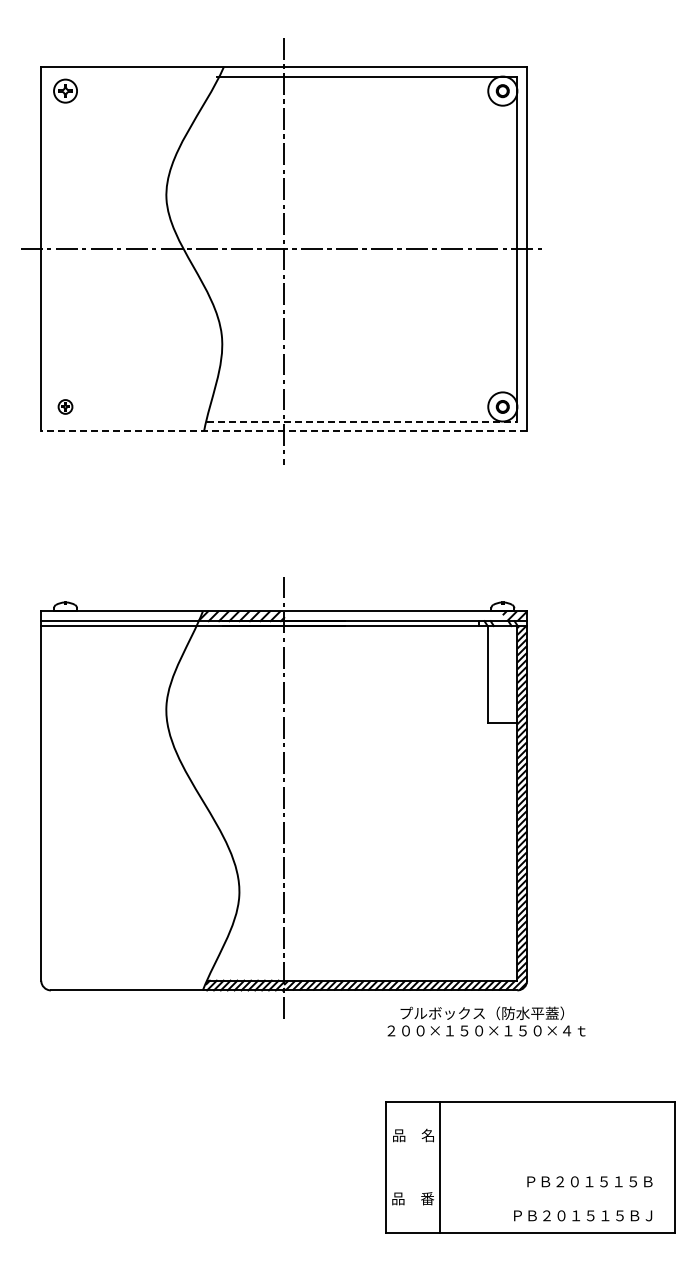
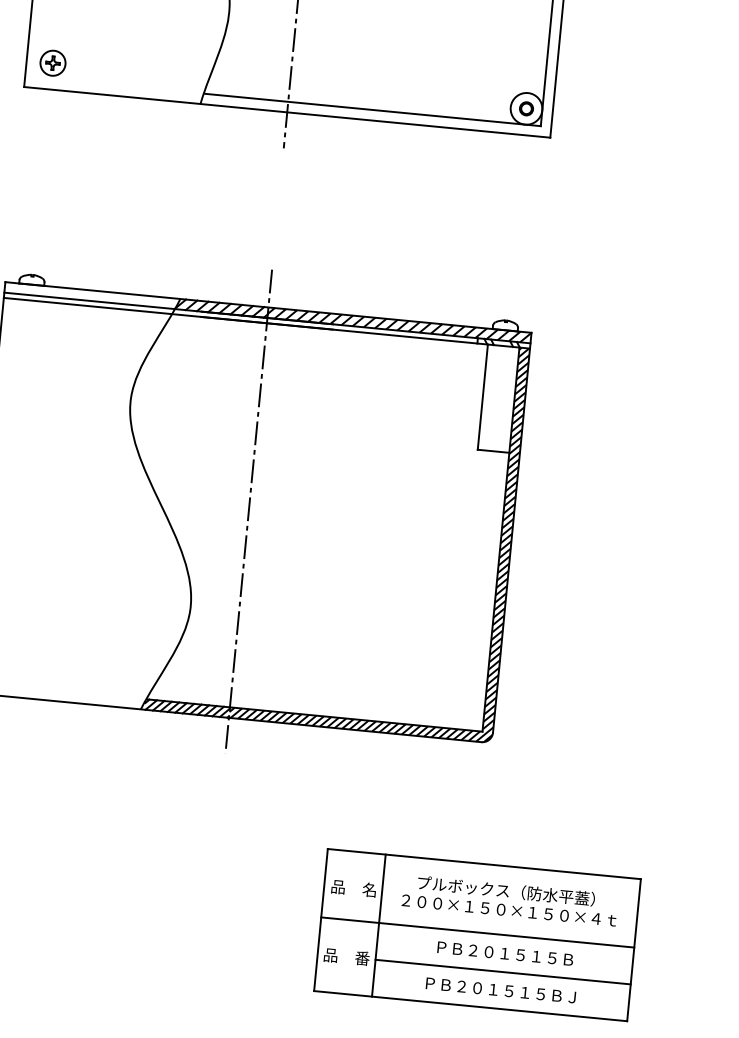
part: (65, 406) -> (53, 62), size x1.67
line: (362, 421) -> (373, 109), dashed -> solid
line: (284, 431) -> (287, 112), dashed -> solid
hatch: (393, 616) -> (386, 324), added
text: (486, 1021) -> (510, 900), moved
line: (530, 1164) -> (477, 932), added
text: (589, 1181) -> (504, 953), moved
line: (557, 1198) -> (503, 971), added
text: (583, 1215) -> (501, 990), moved

